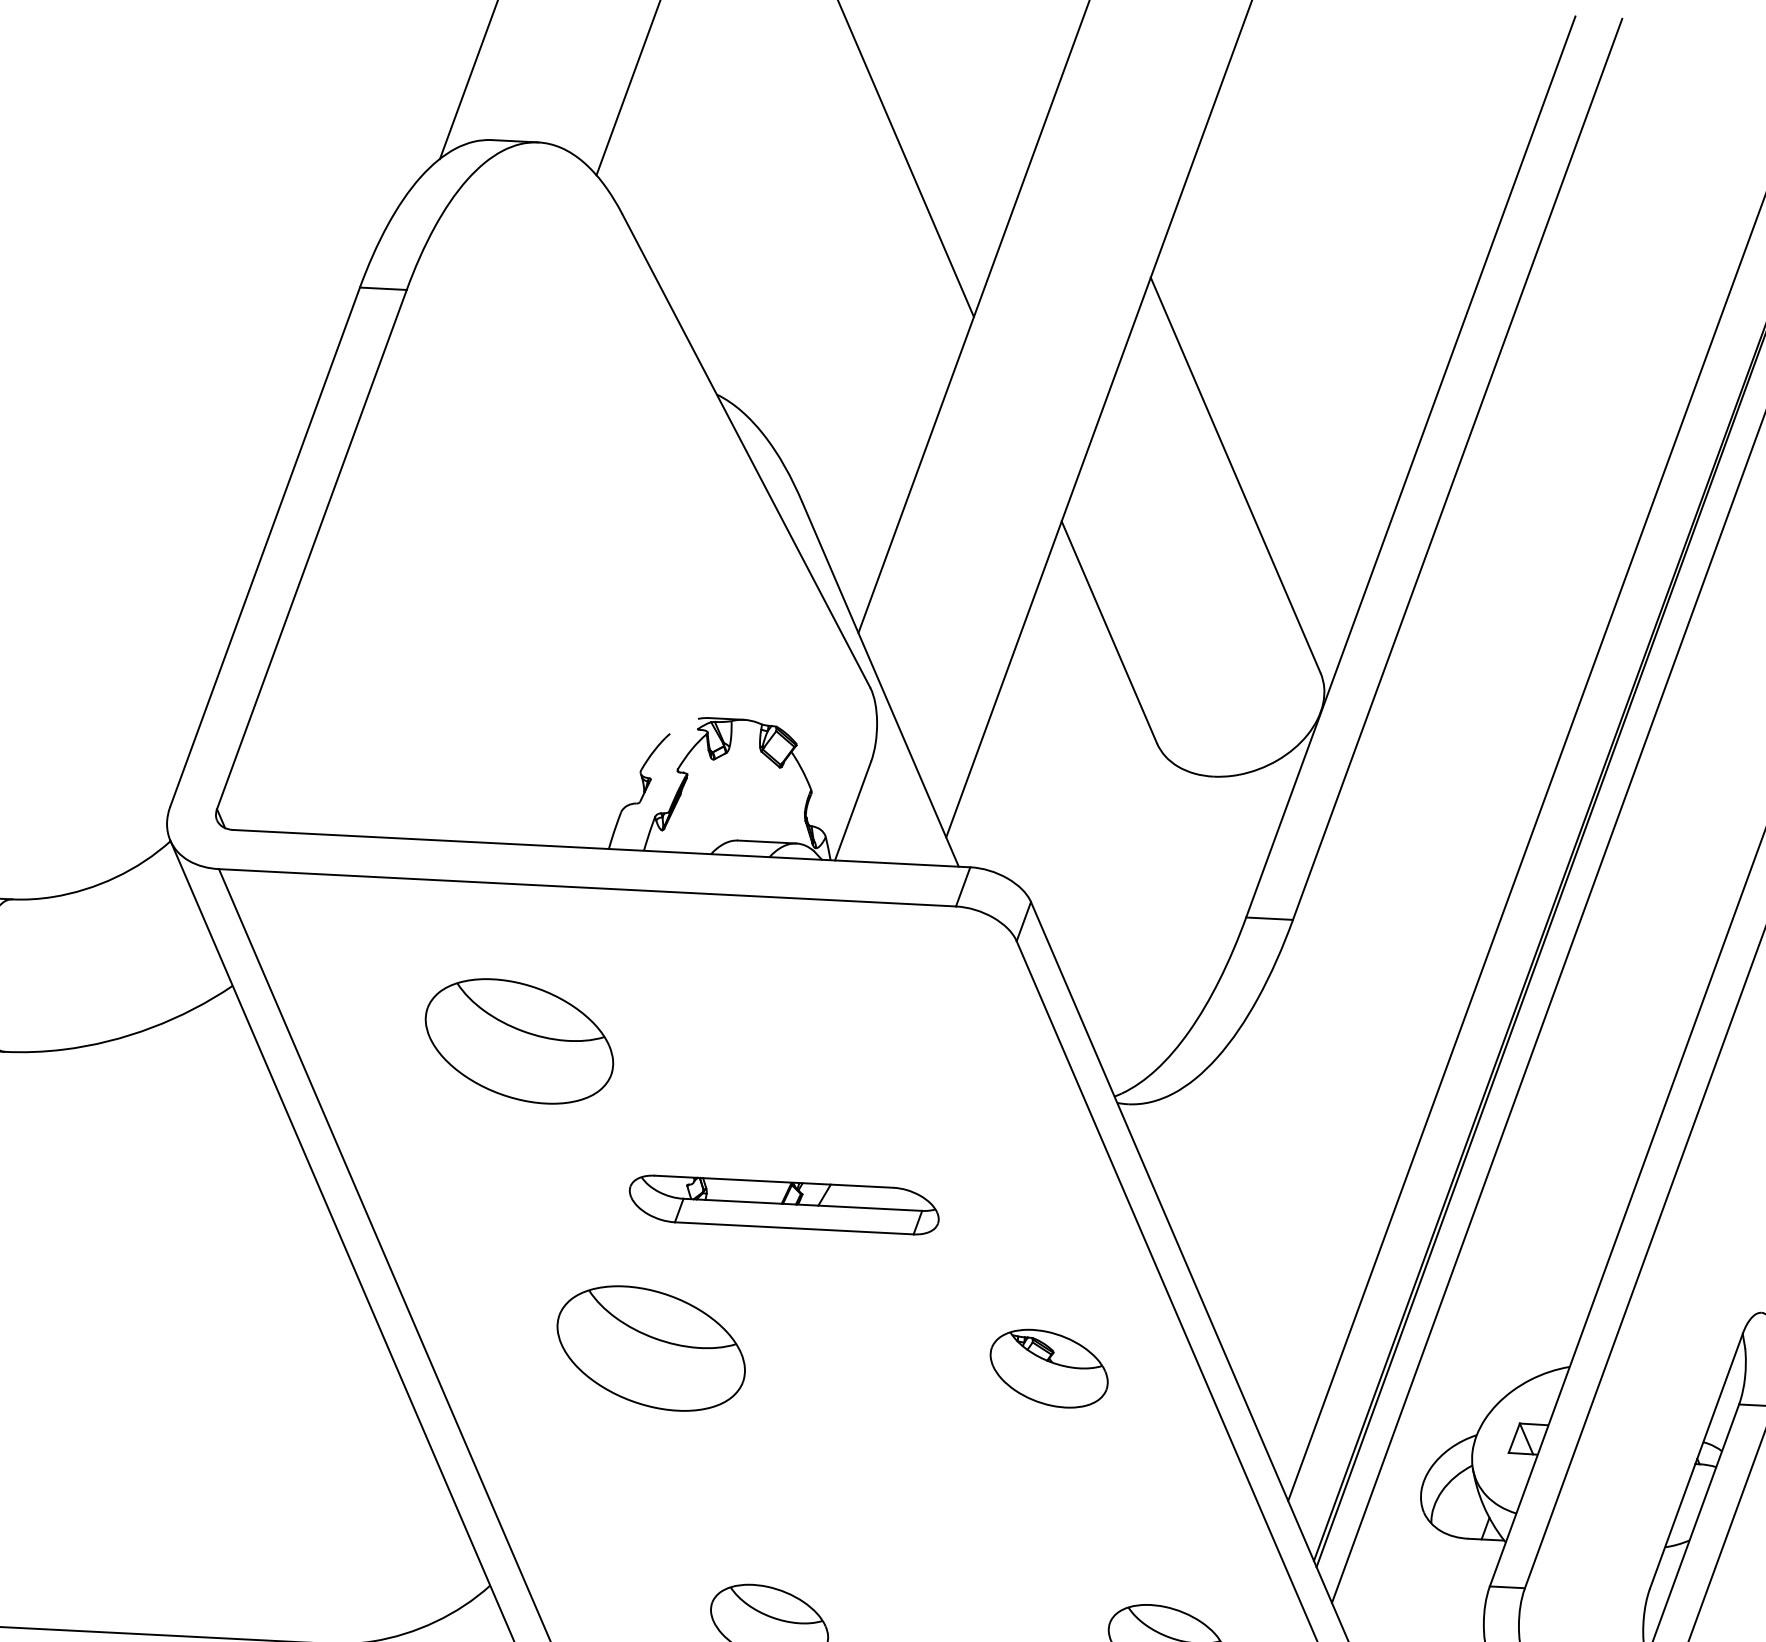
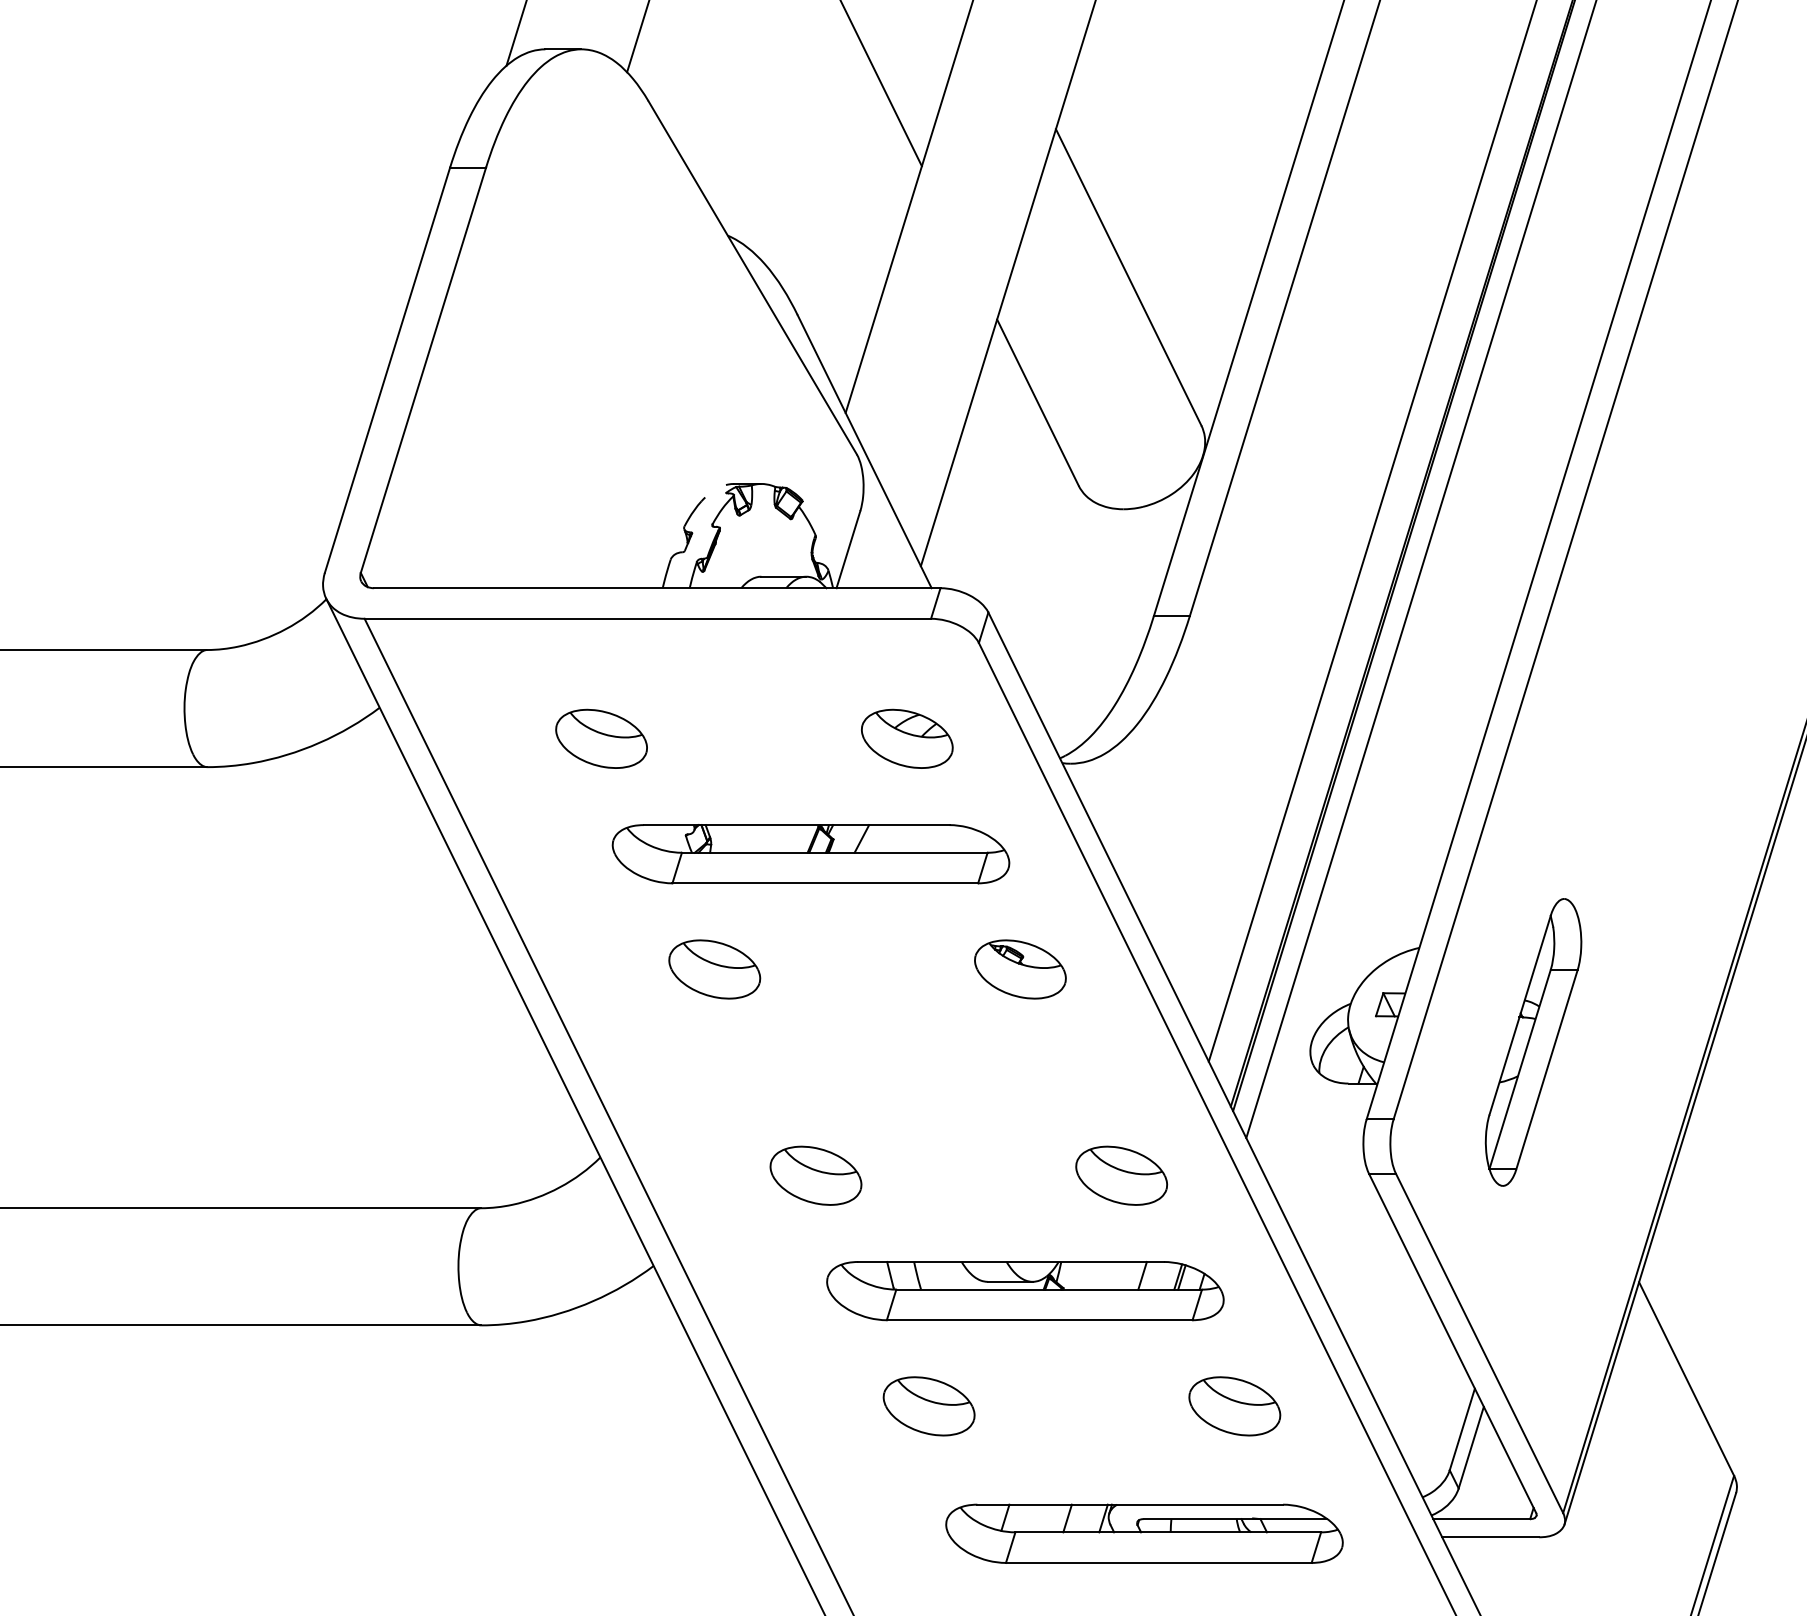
part: (519, 1040) -> (601, 738), size x0.62
part: (917, 1060) -> (907, 738), added
part: (783, 1205) -> (810, 854), size x1.67
part: (651, 1348) -> (714, 969), size x0.62

